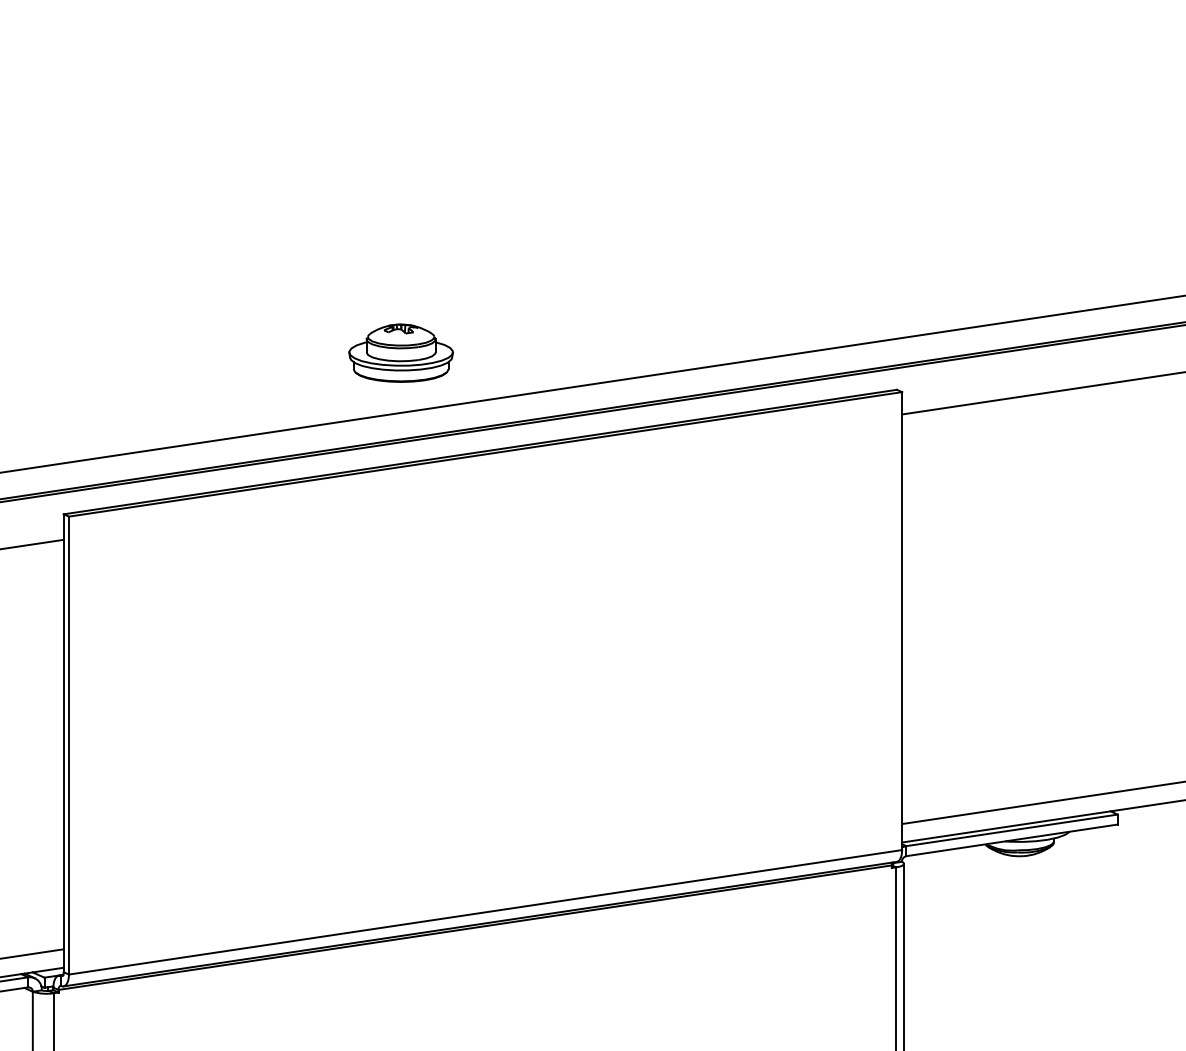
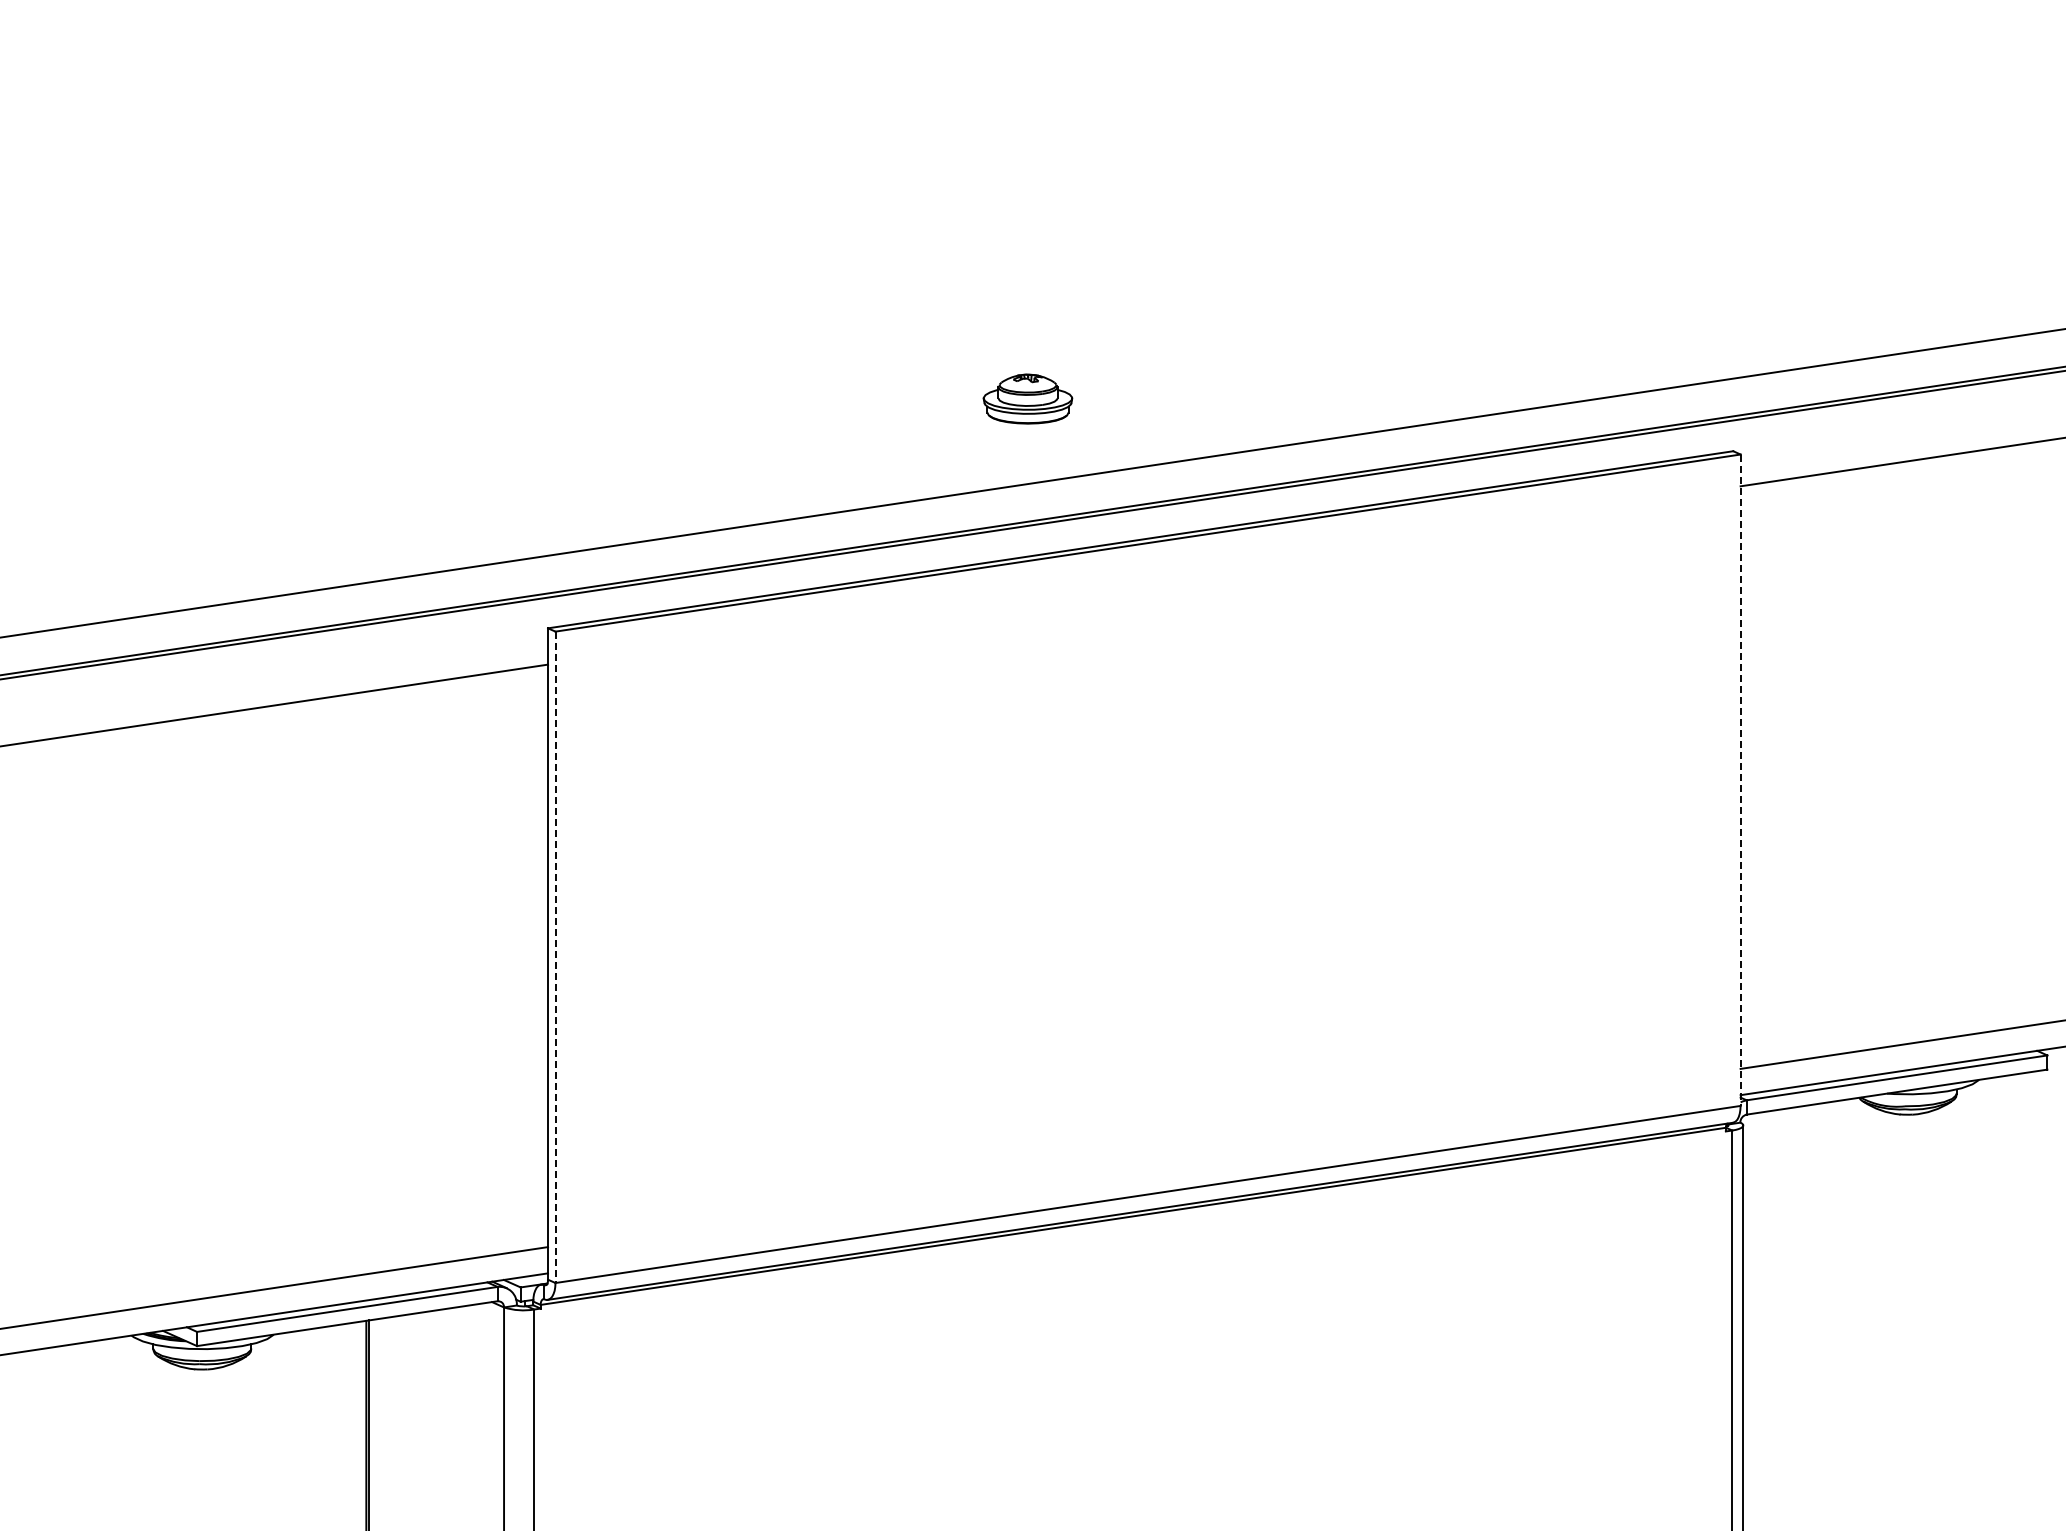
part: (400, 352) -> (1027, 398), size x0.6
line: (902, 621) -> (1740, 780), solid -> dashed
line: (68, 745) -> (555, 957), solid -> dashed

